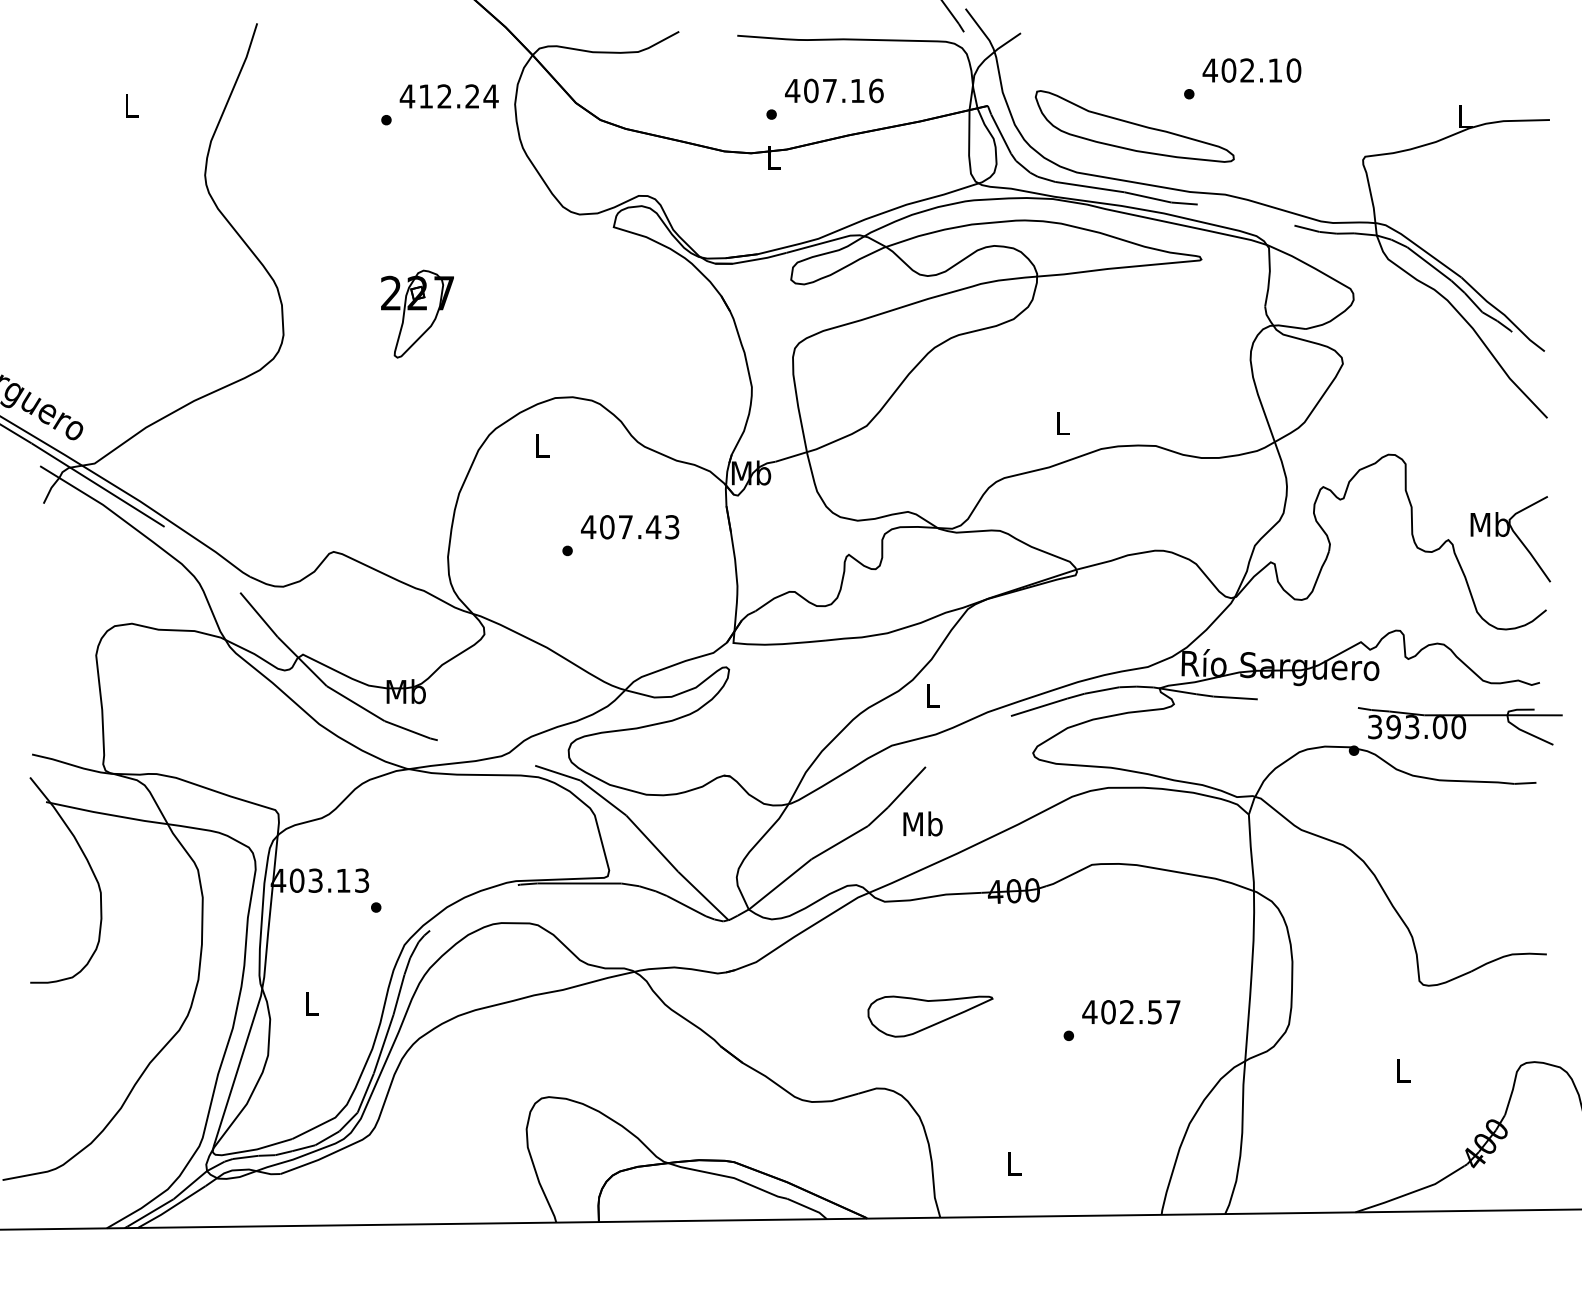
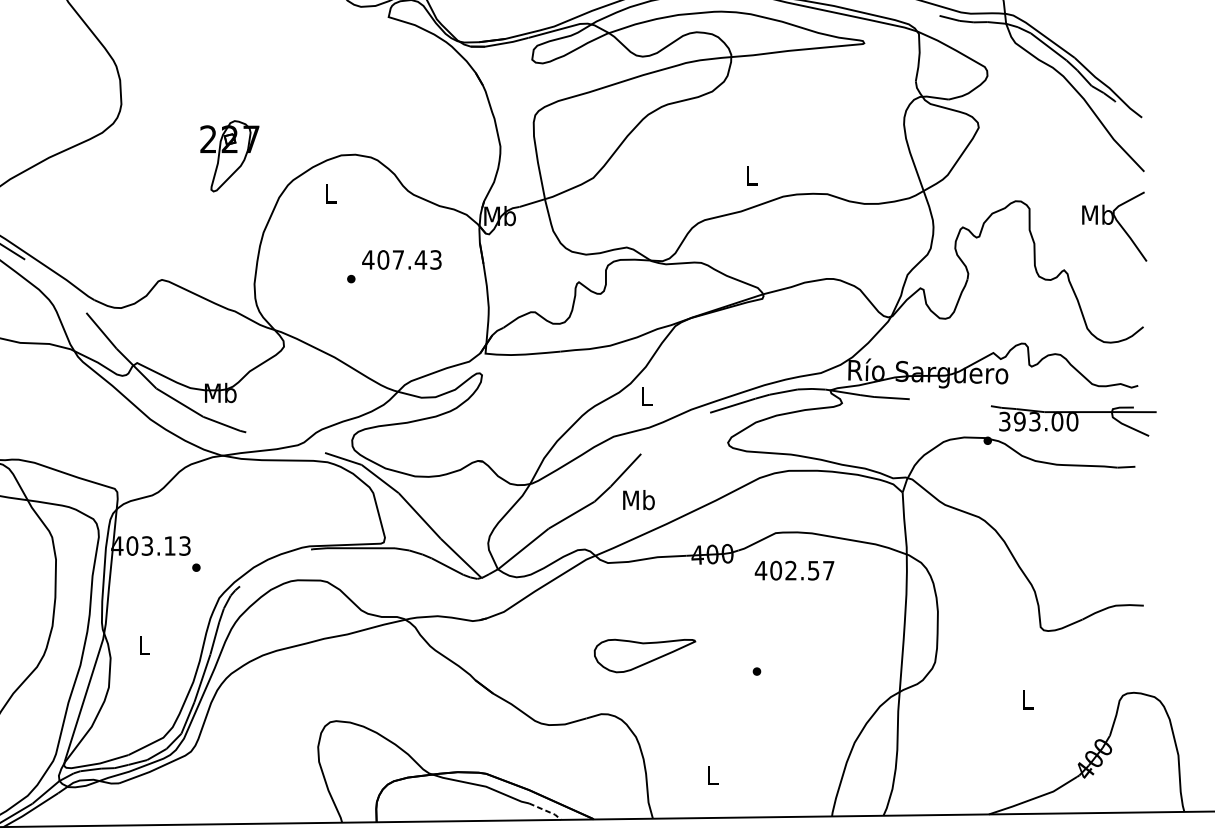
part: (417, 313) -> (229, 155), moved
part: (1510, 539) -> (1114, 226), moved
text: (1131, 1012) -> (794, 570), moved
line: (808, 1208) -> (546, 811), solid -> dashed

